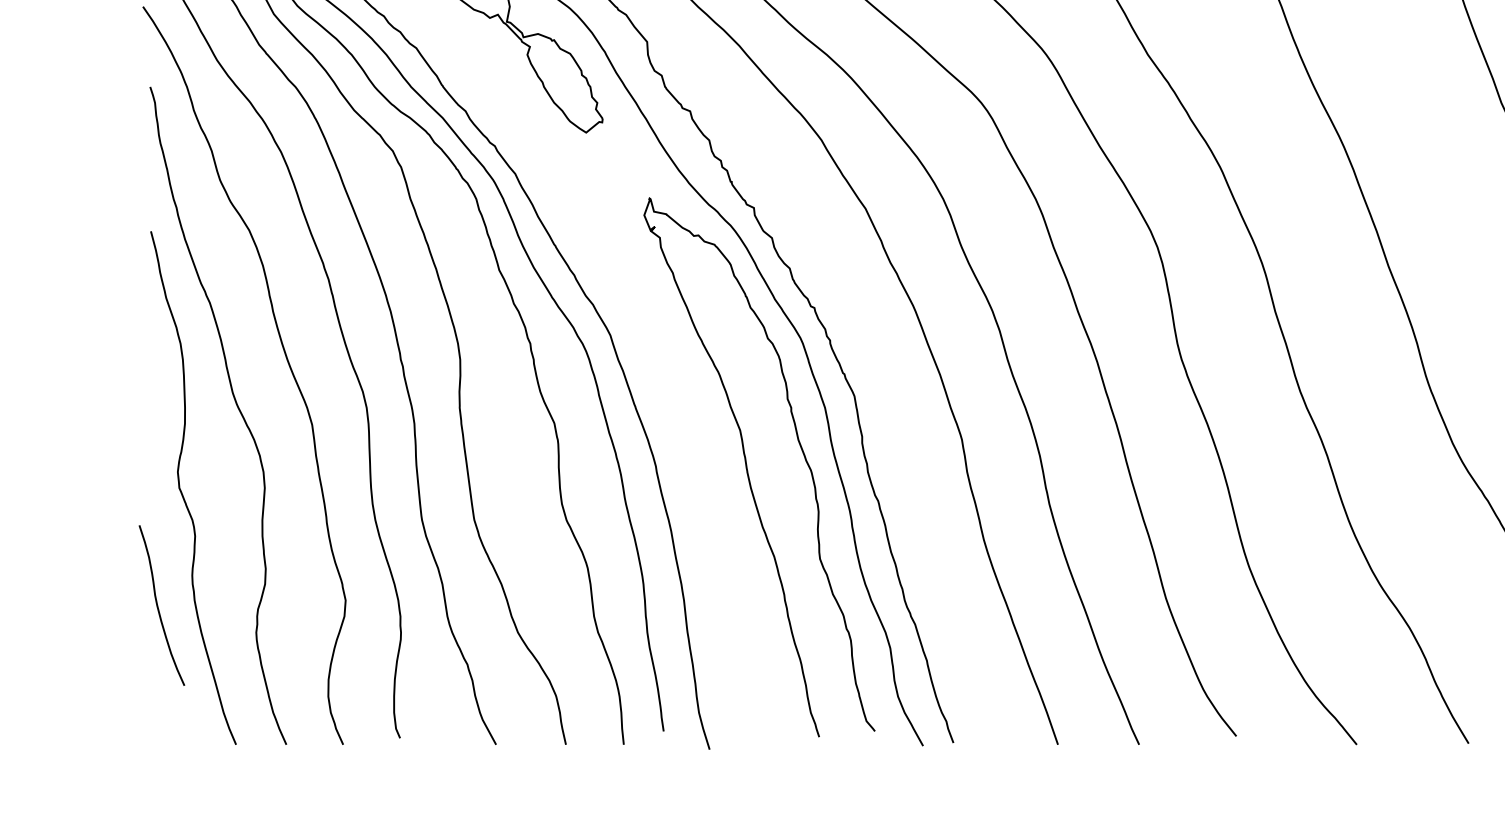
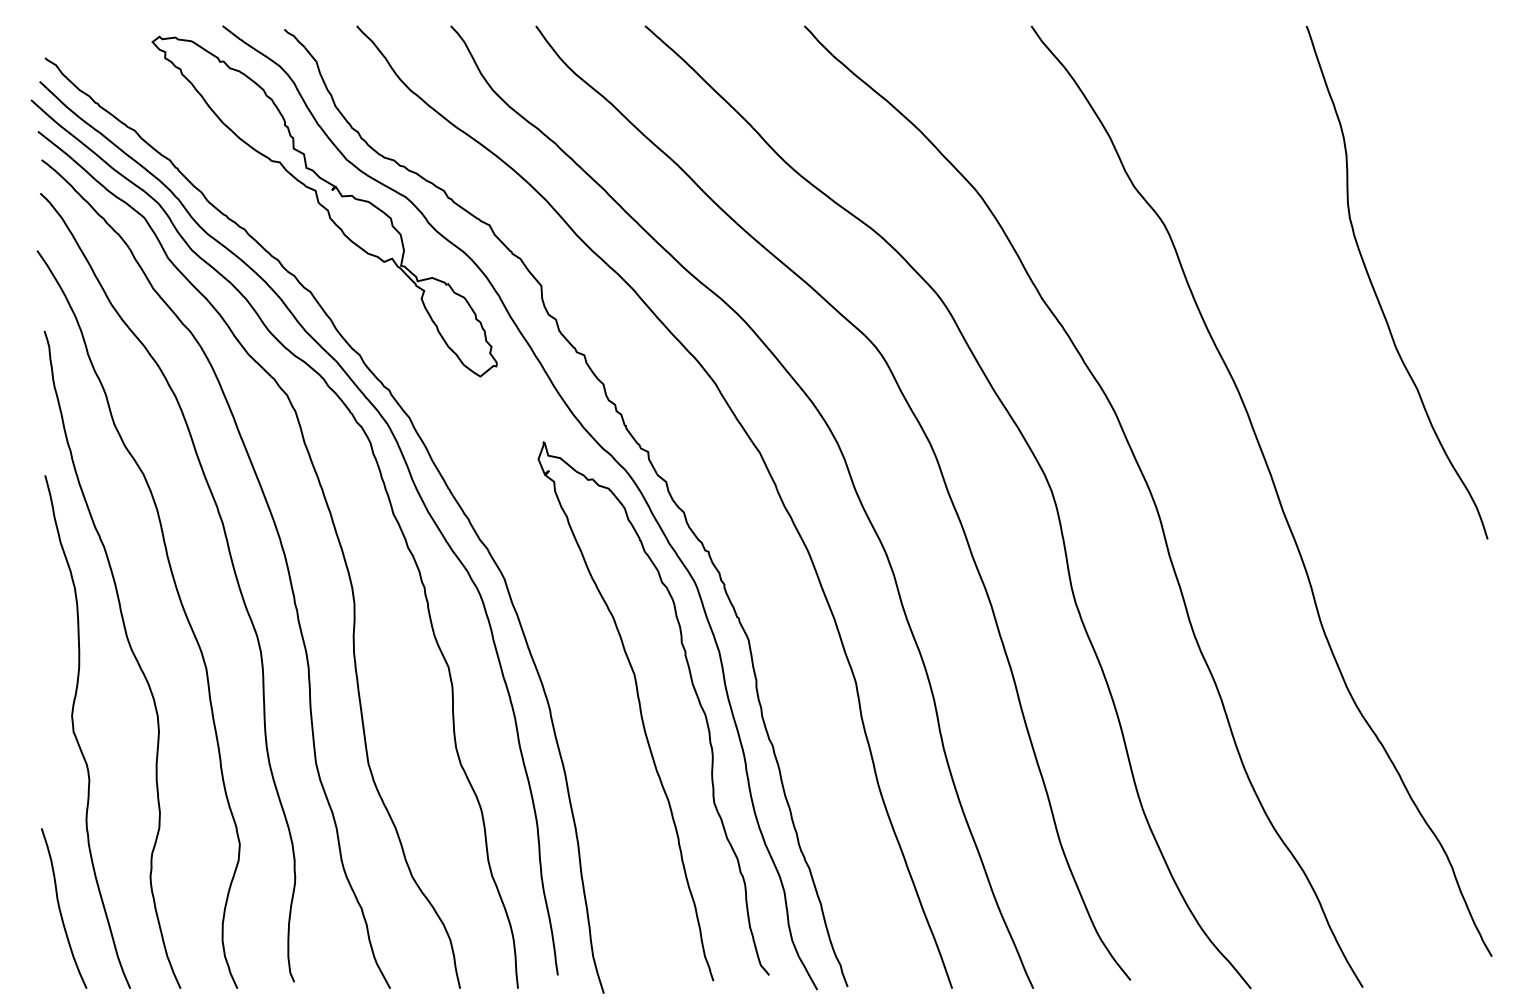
curve: (158, 605) -> (60, 908), moved

